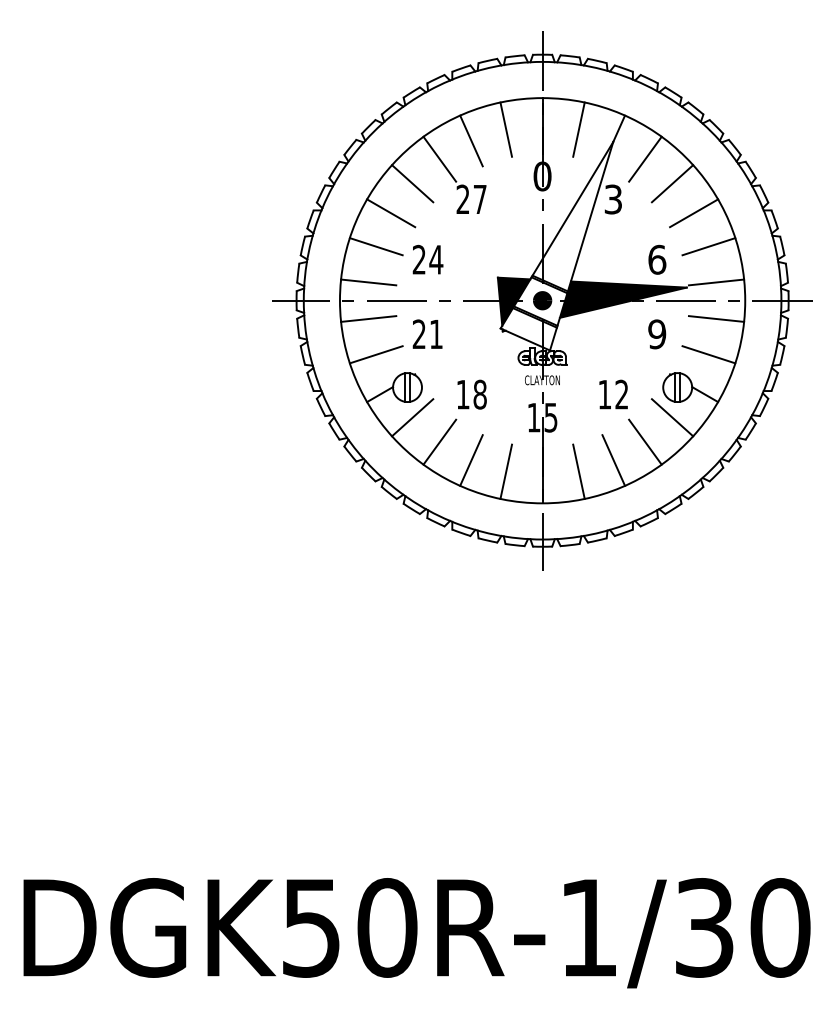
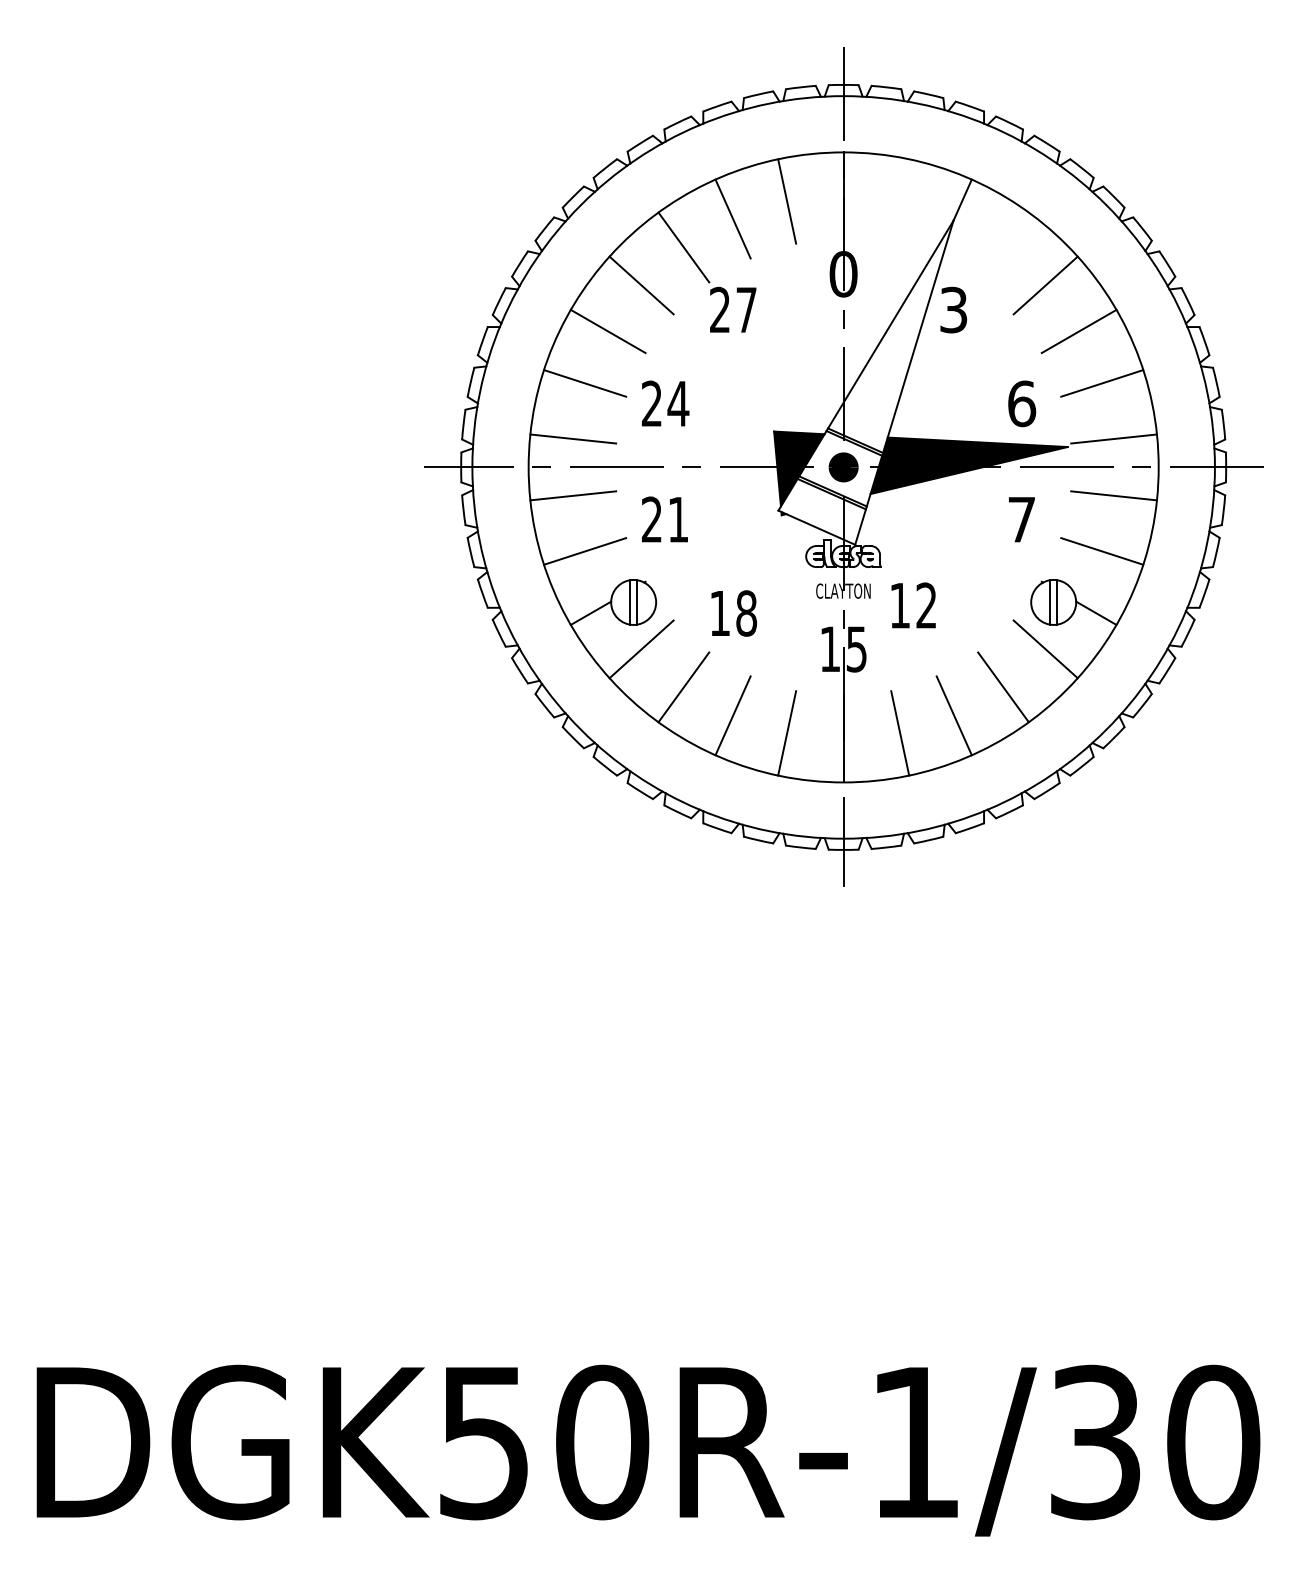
line: (578, 129) -> (899, 201), removed
line: (645, 158) -> (1003, 246), removed
text: (657, 334) -> (1022, 519), 9 -> 7
text: (613, 394) -> (913, 605), moved

